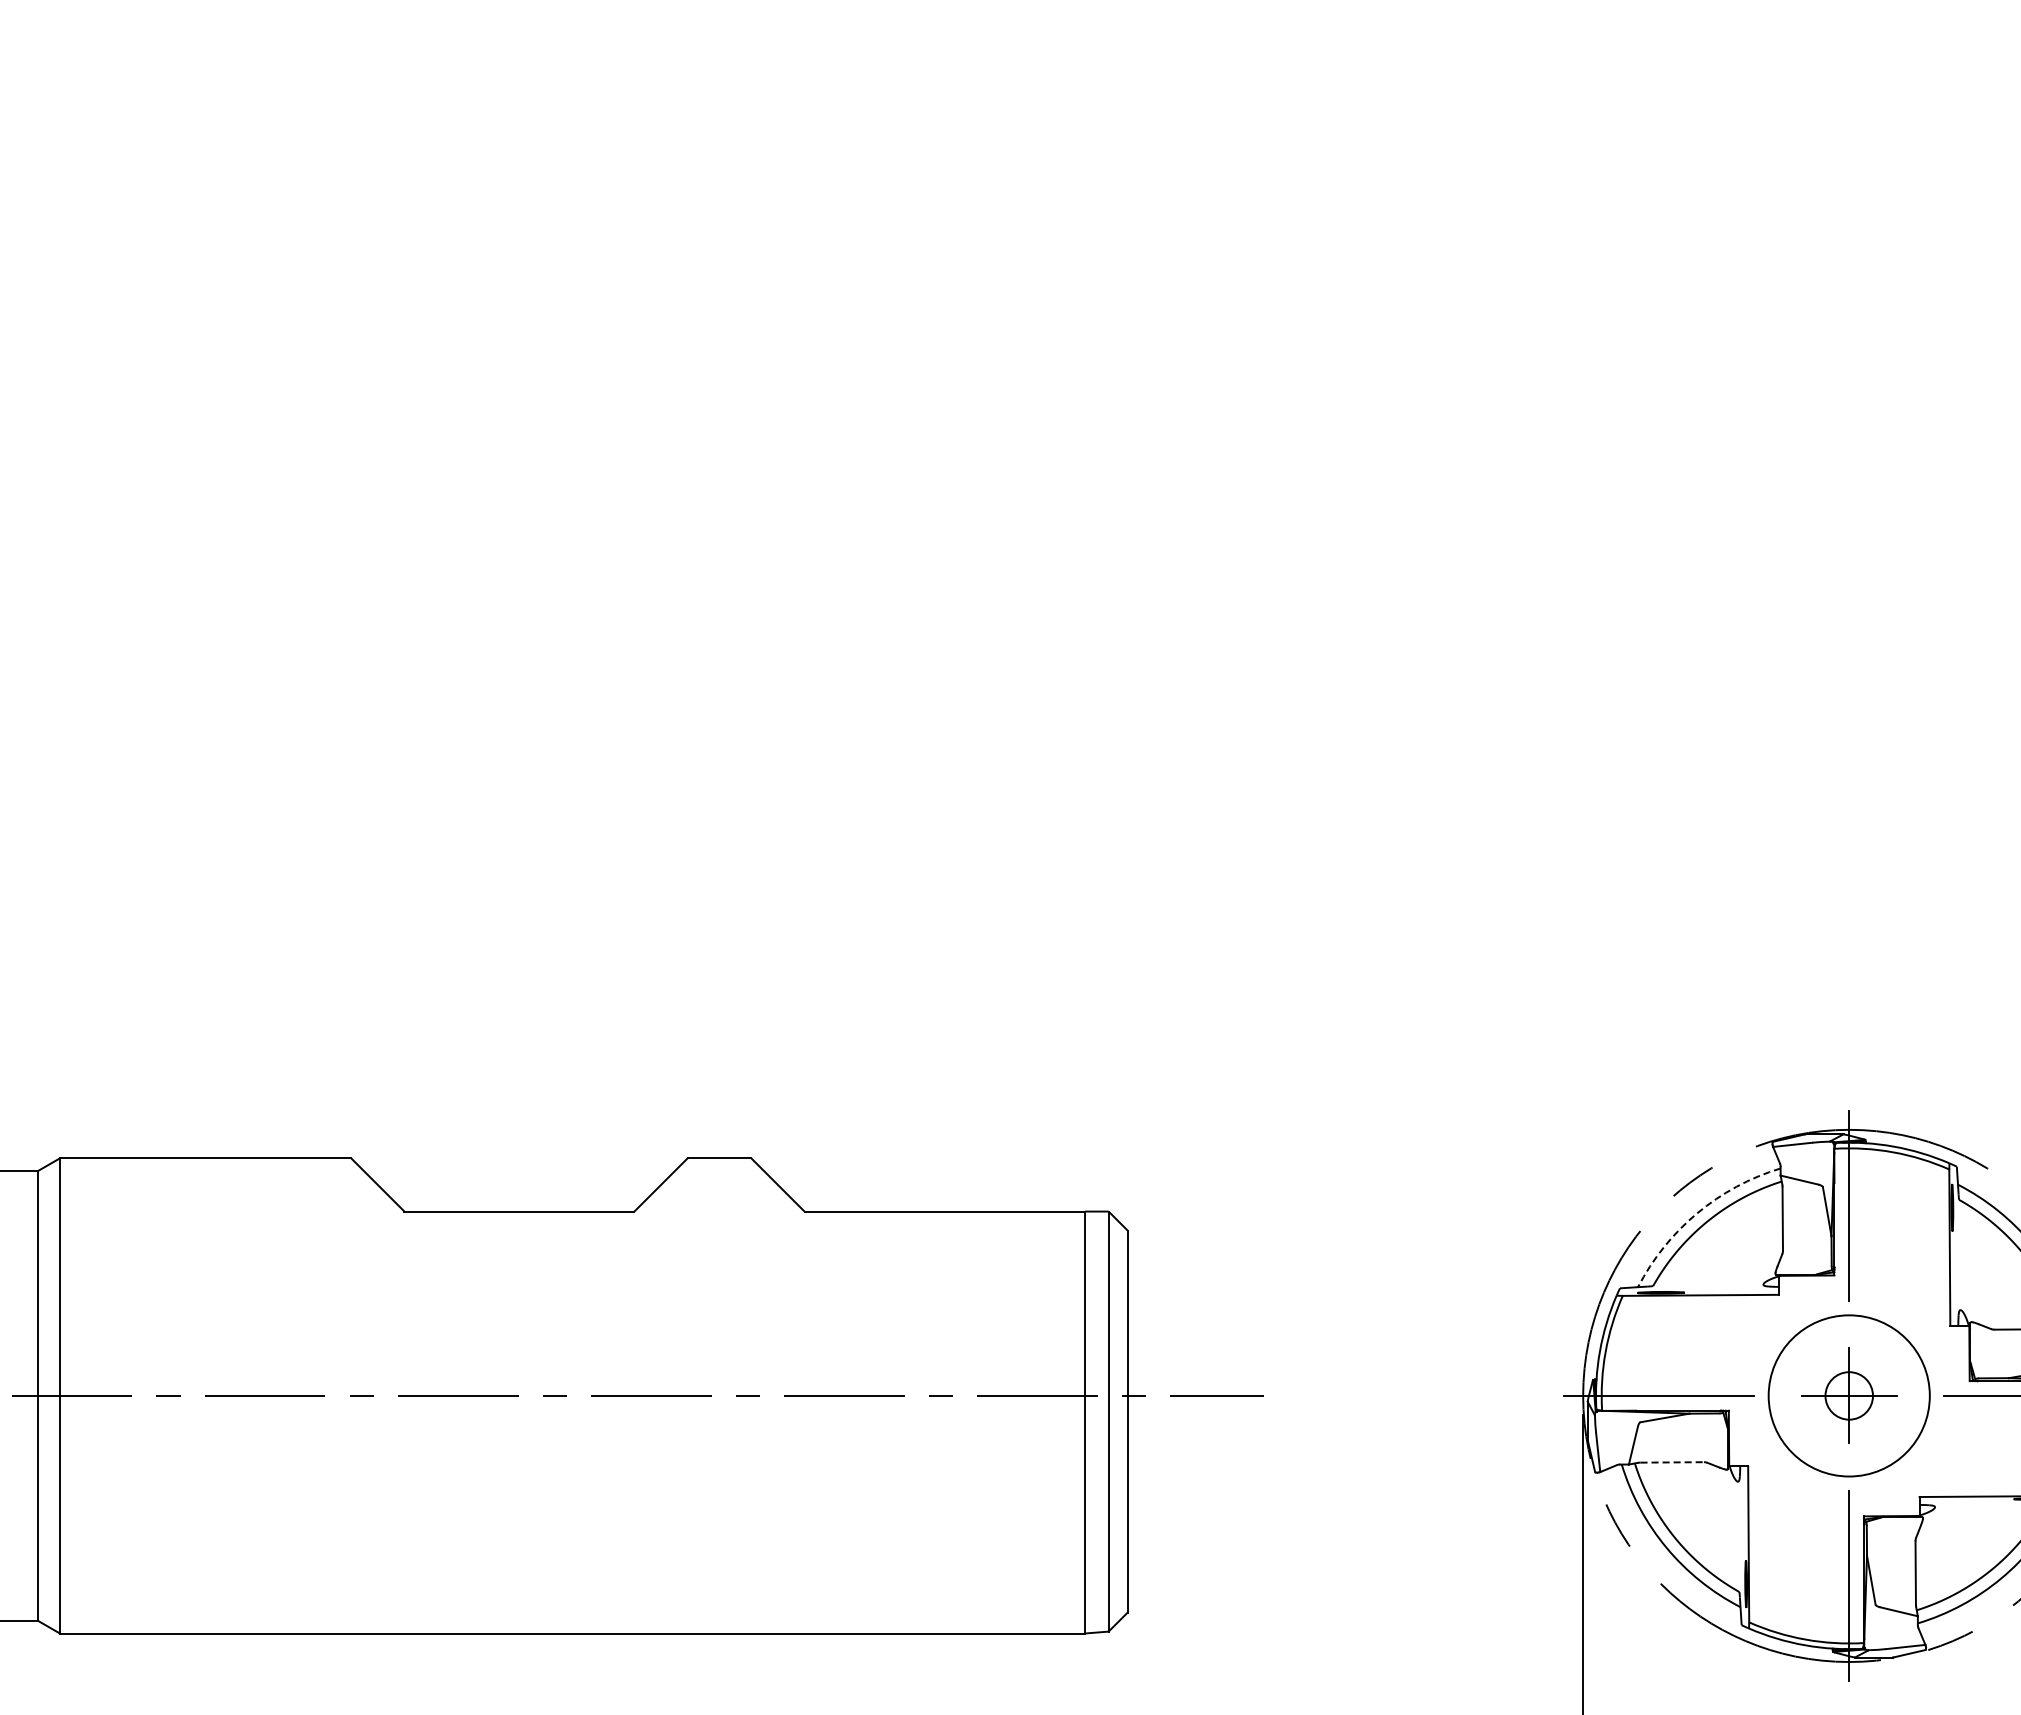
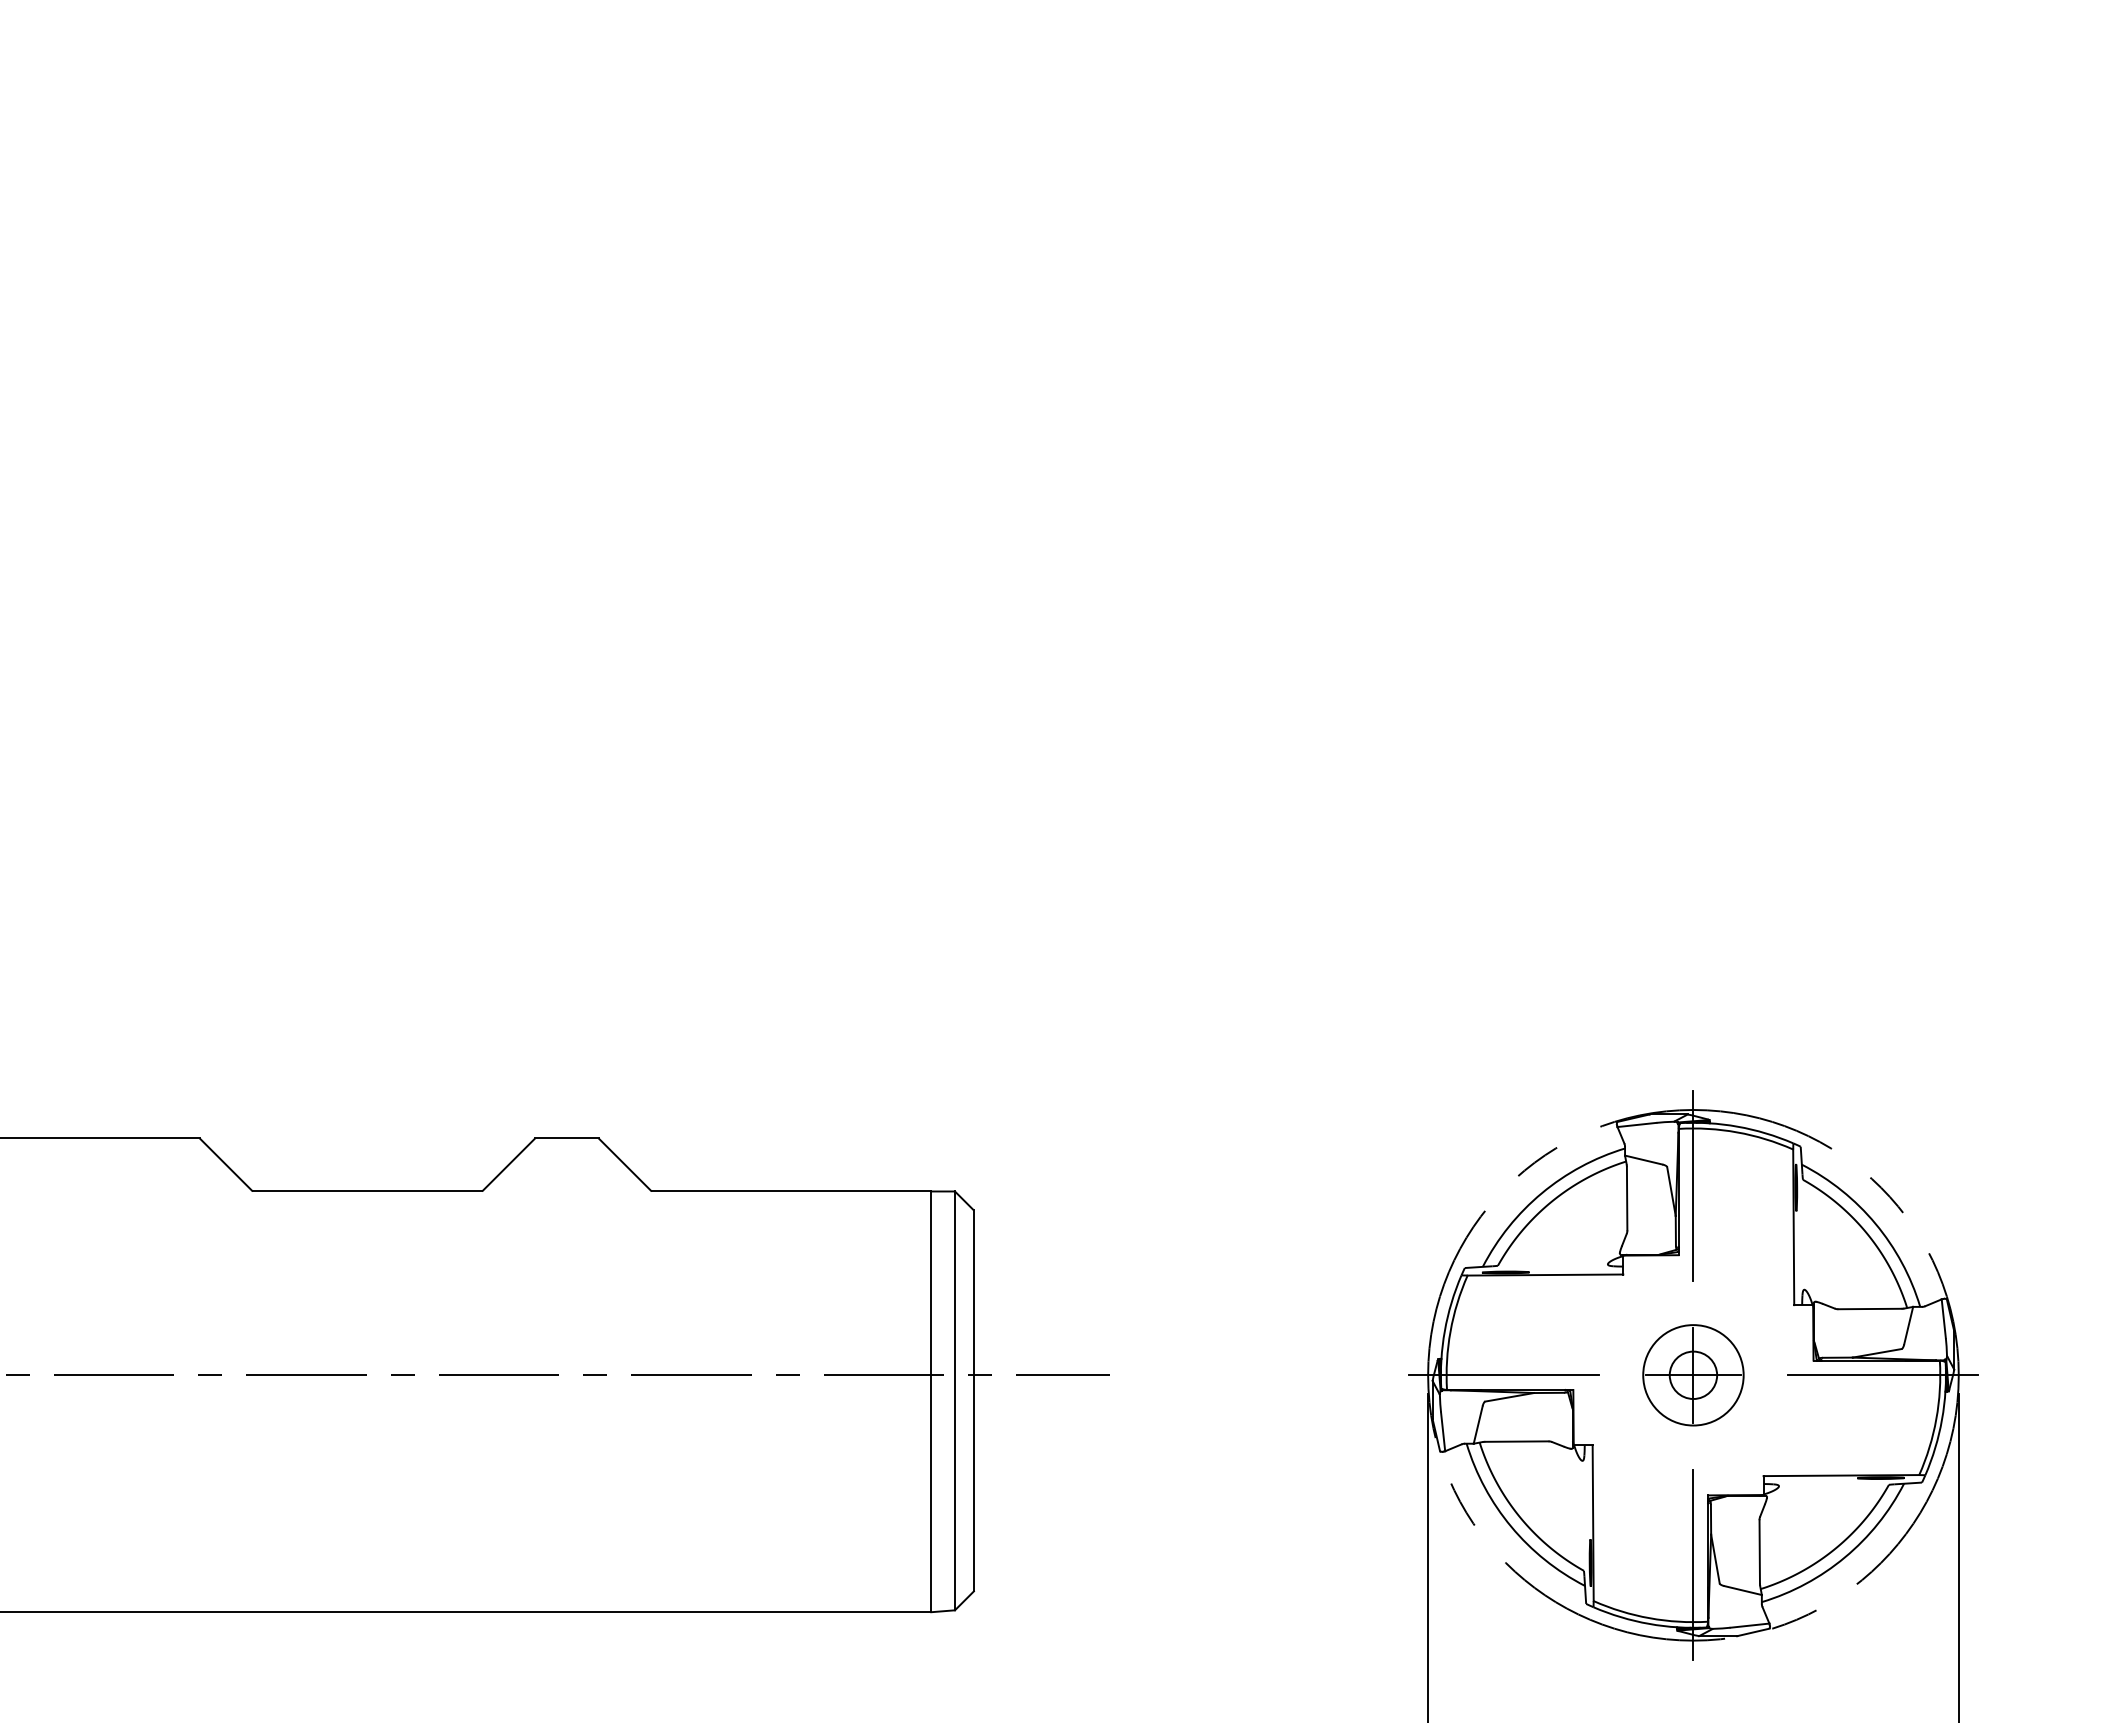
arc: (1696, 1213) -> (1541, 1193), dashed -> solid
circle: (1849, 1396) -> (1693, 1375), size x0.62
line: (1671, 1462) -> (1516, 1441), dashed -> solid

